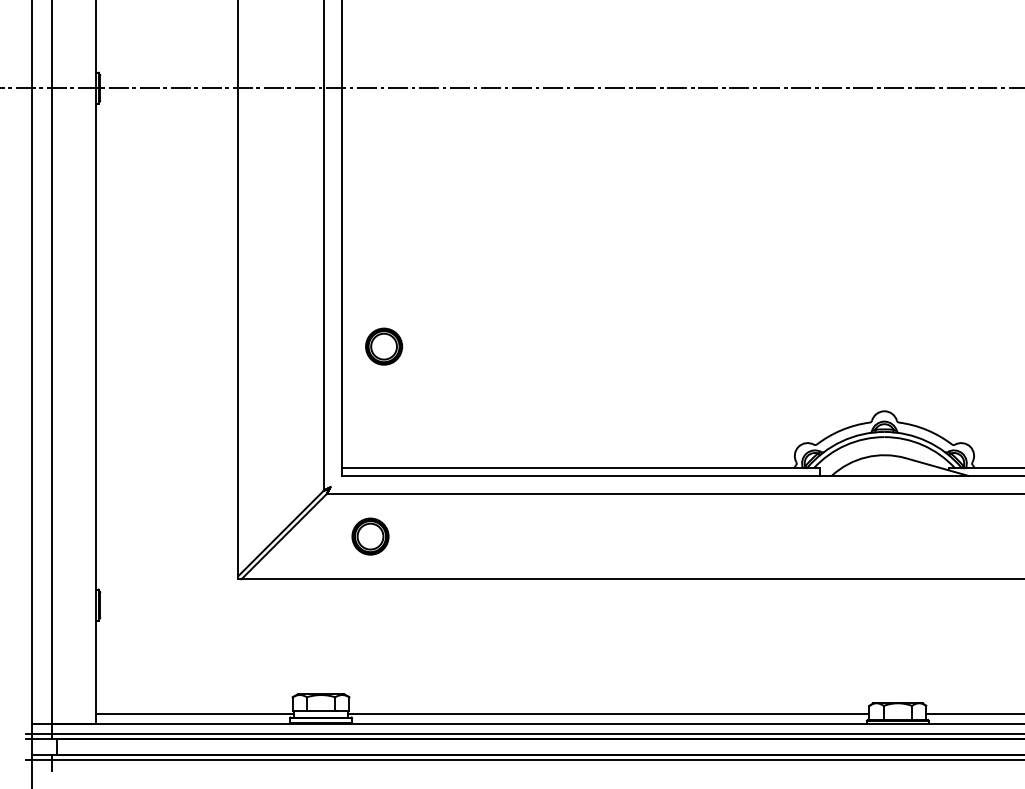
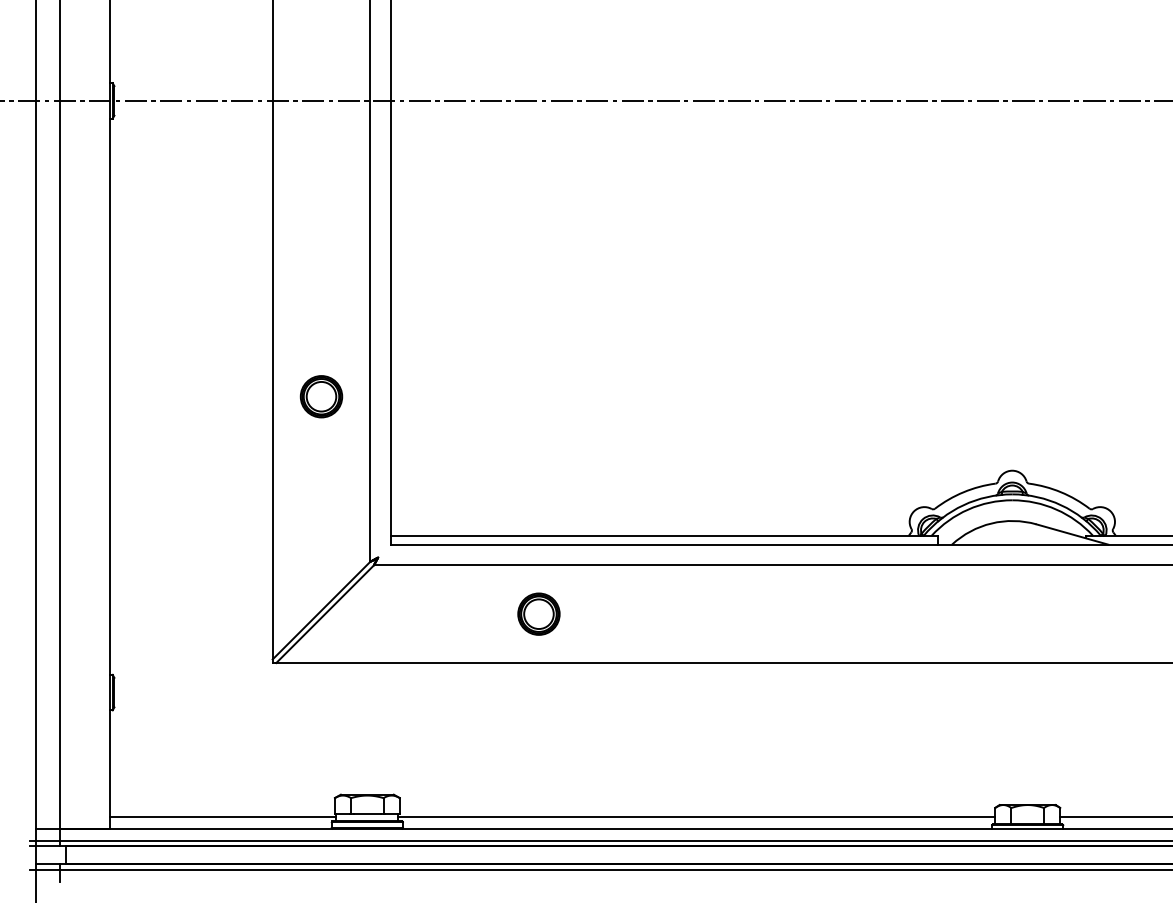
part: (384, 346) -> (321, 396), moved
part: (370, 536) -> (538, 613), moved

